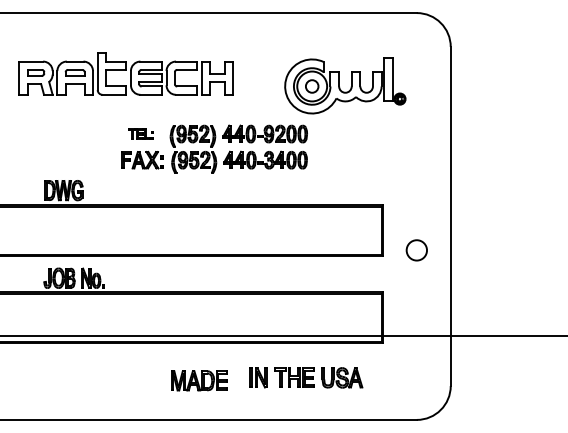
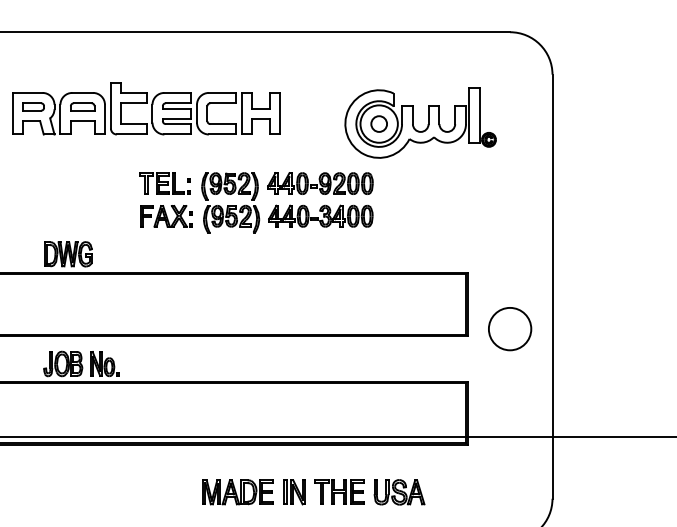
part: (140, 133) -> (164, 182), size x1.67
circle: (416, 250) -> (509, 329), size x1.67
part: (306, 377) -> (354, 491), moved

